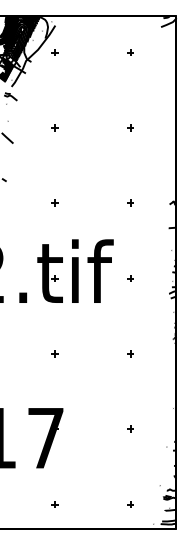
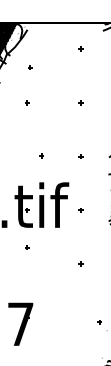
part: (54, 52) -> (29, 67), moved
part: (54, 202) -> (41, 155), moved
part: (54, 353) -> (26, 247), moved
part: (130, 428) -> (99, 321), moved

